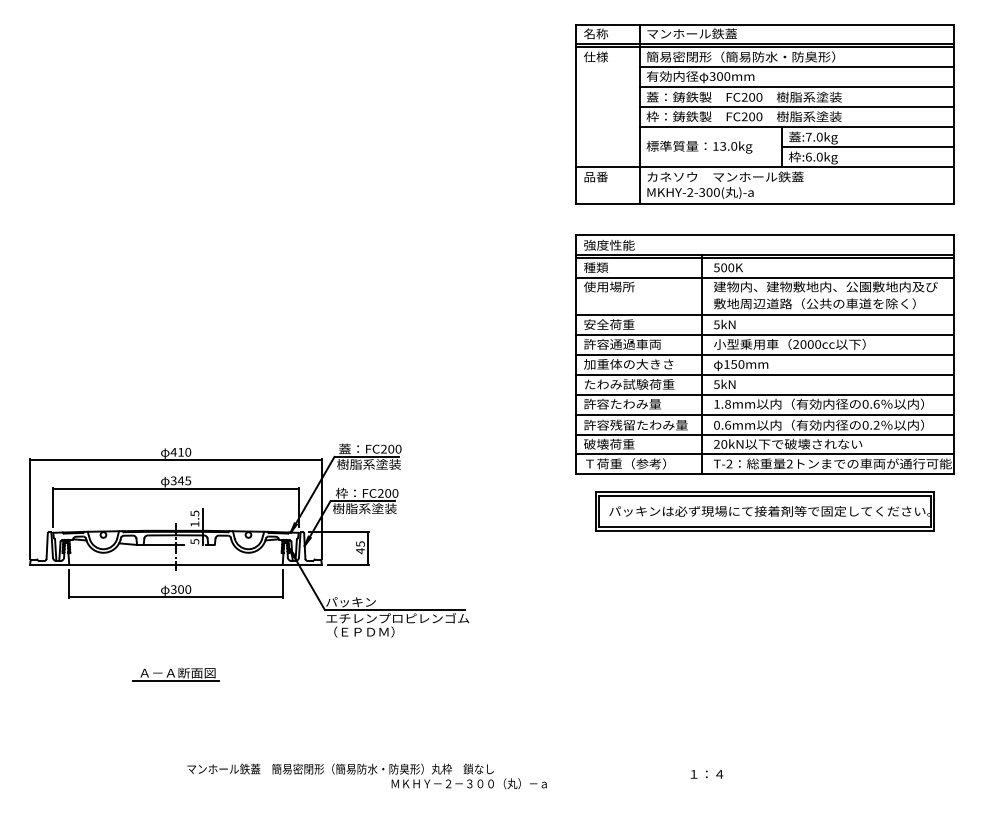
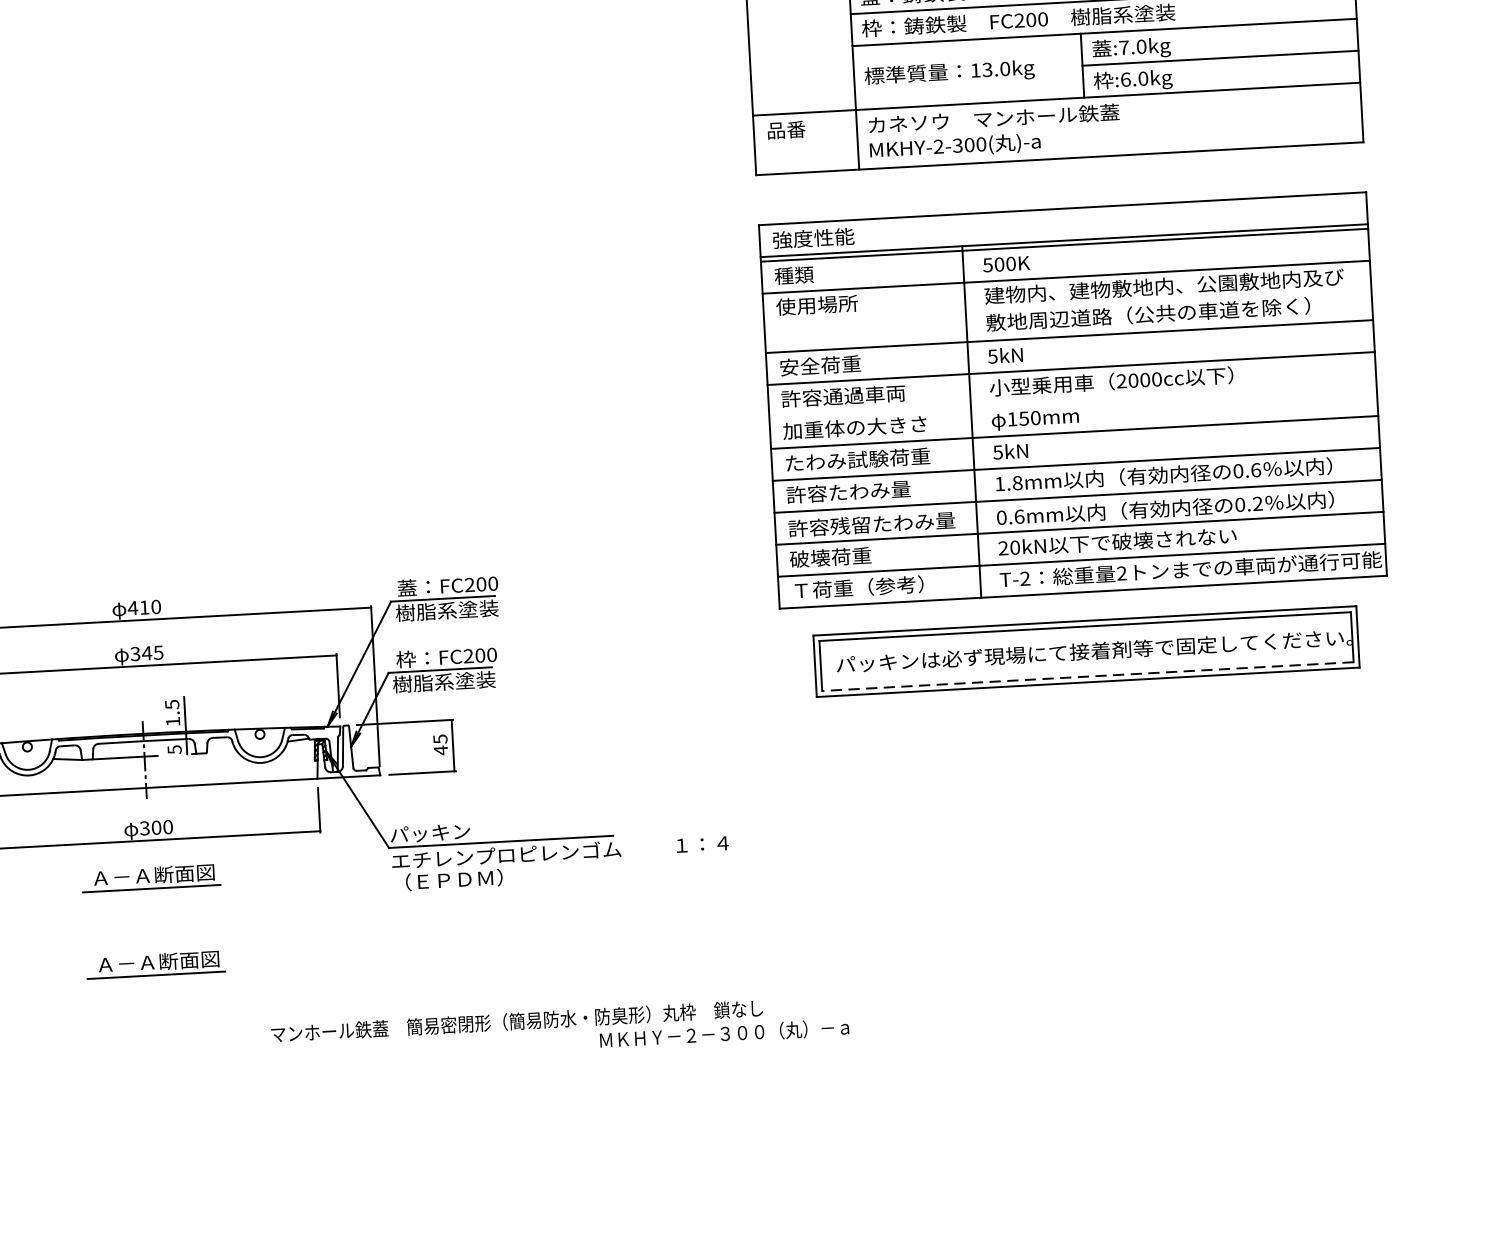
line: (764, 354) -> (1071, 400), removed
line: (765, 526) -> (1088, 675), solid -> dashed
part: (175, 620) -> (150, 877), added
text: (706, 774) -> (701, 844), moved
text: (366, 776) -> (559, 1030), moved

